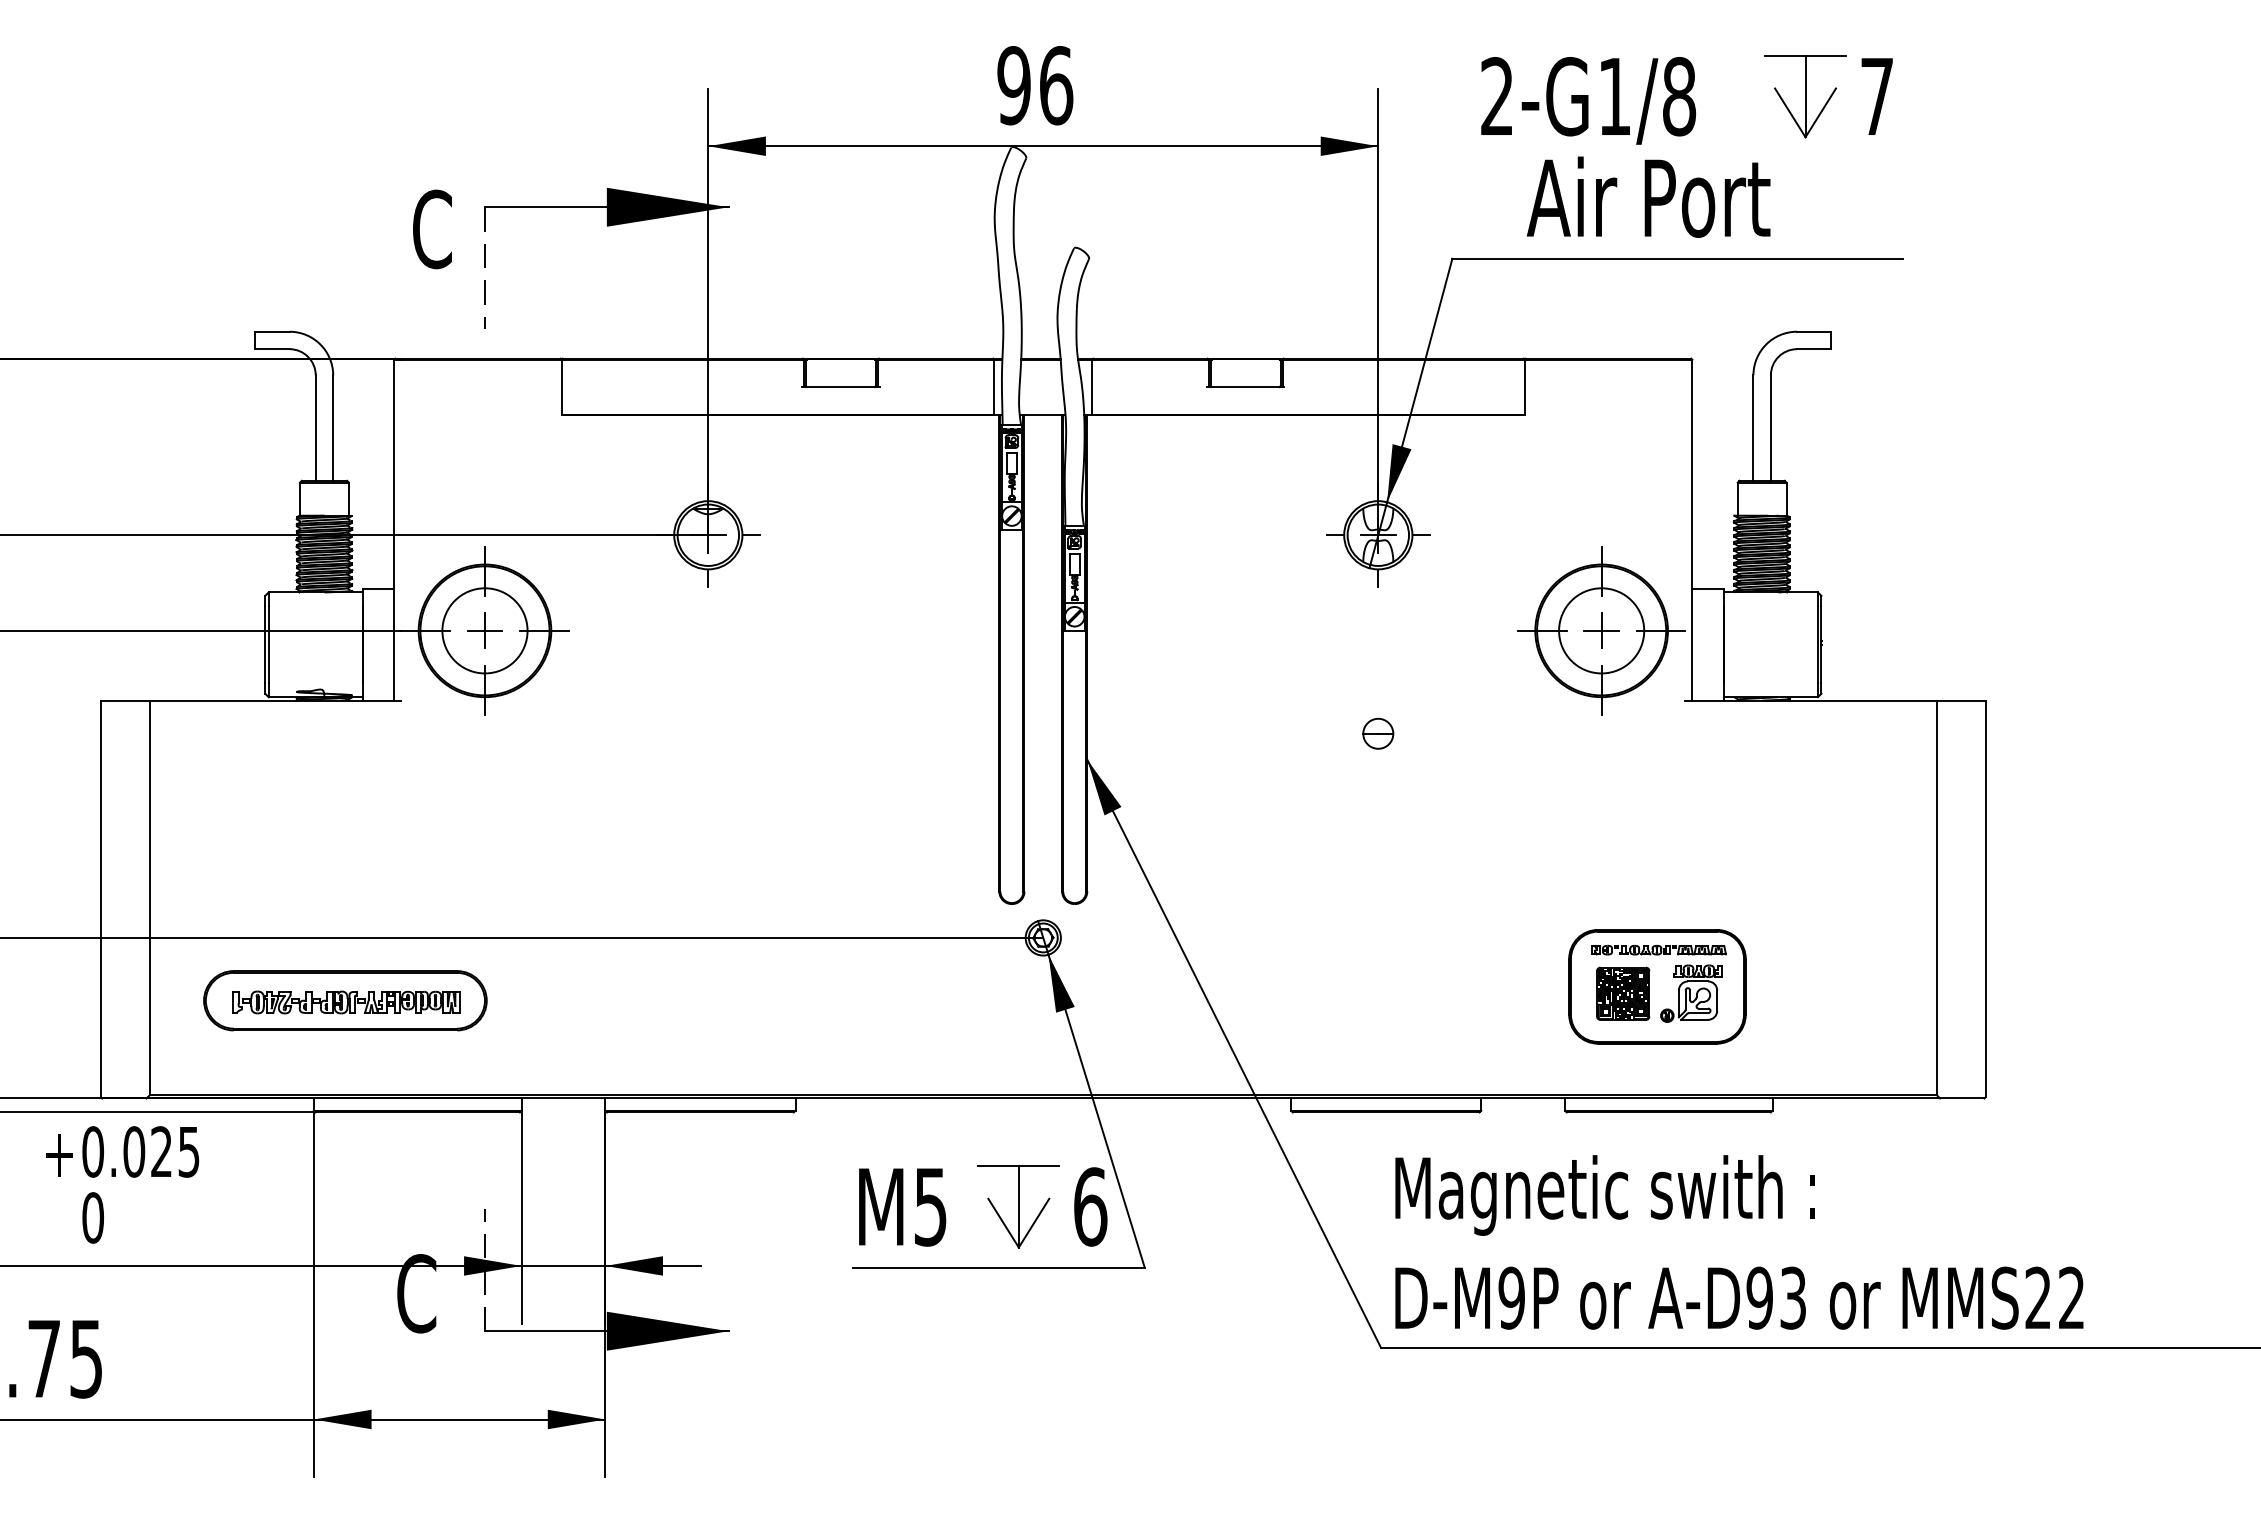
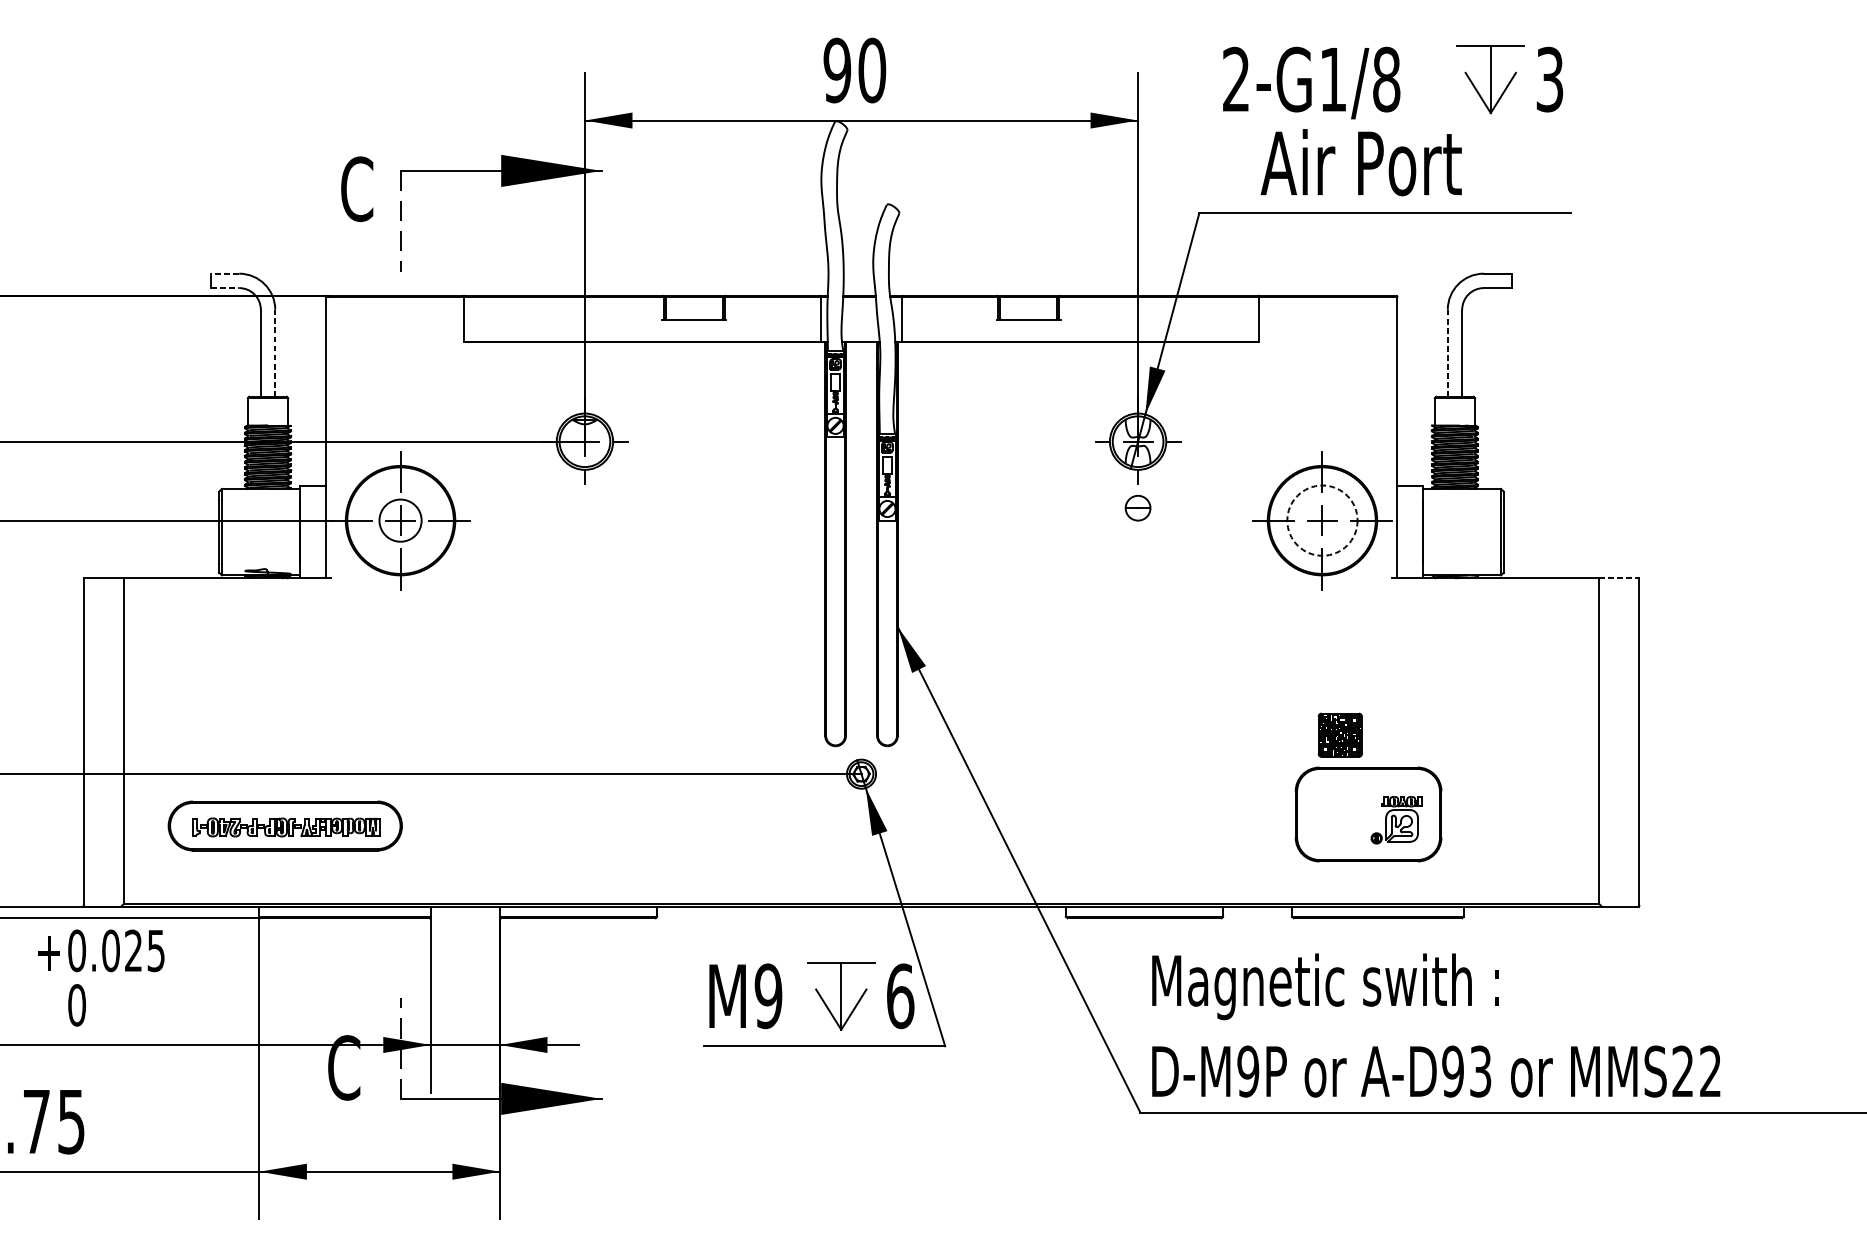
text: (1056, 85) -> (872, 70), 96 -> 90
text: (1877, 96) -> (1550, 79), 7 -> 3
line: (272, 331) -> (225, 273), solid -> dashed
line: (273, 349) -> (225, 288), solid -> dashed
line: (333, 428) -> (275, 353), solid -> dashed
line: (1753, 428) -> (1447, 353), solid -> dashed
circle: (484, 630) -> (400, 520), size x0.6
circle: (1601, 630) -> (1322, 520), solid -> dashed
line: (1961, 700) -> (1619, 578), solid -> dashed
part: (1378, 733) -> (1138, 507), moved
part: (1658, 949) -> (1369, 783), removed
part: (1623, 993) -> (1340, 735), moved
text: (930, 1206) -> (768, 995), M5 -> M9

